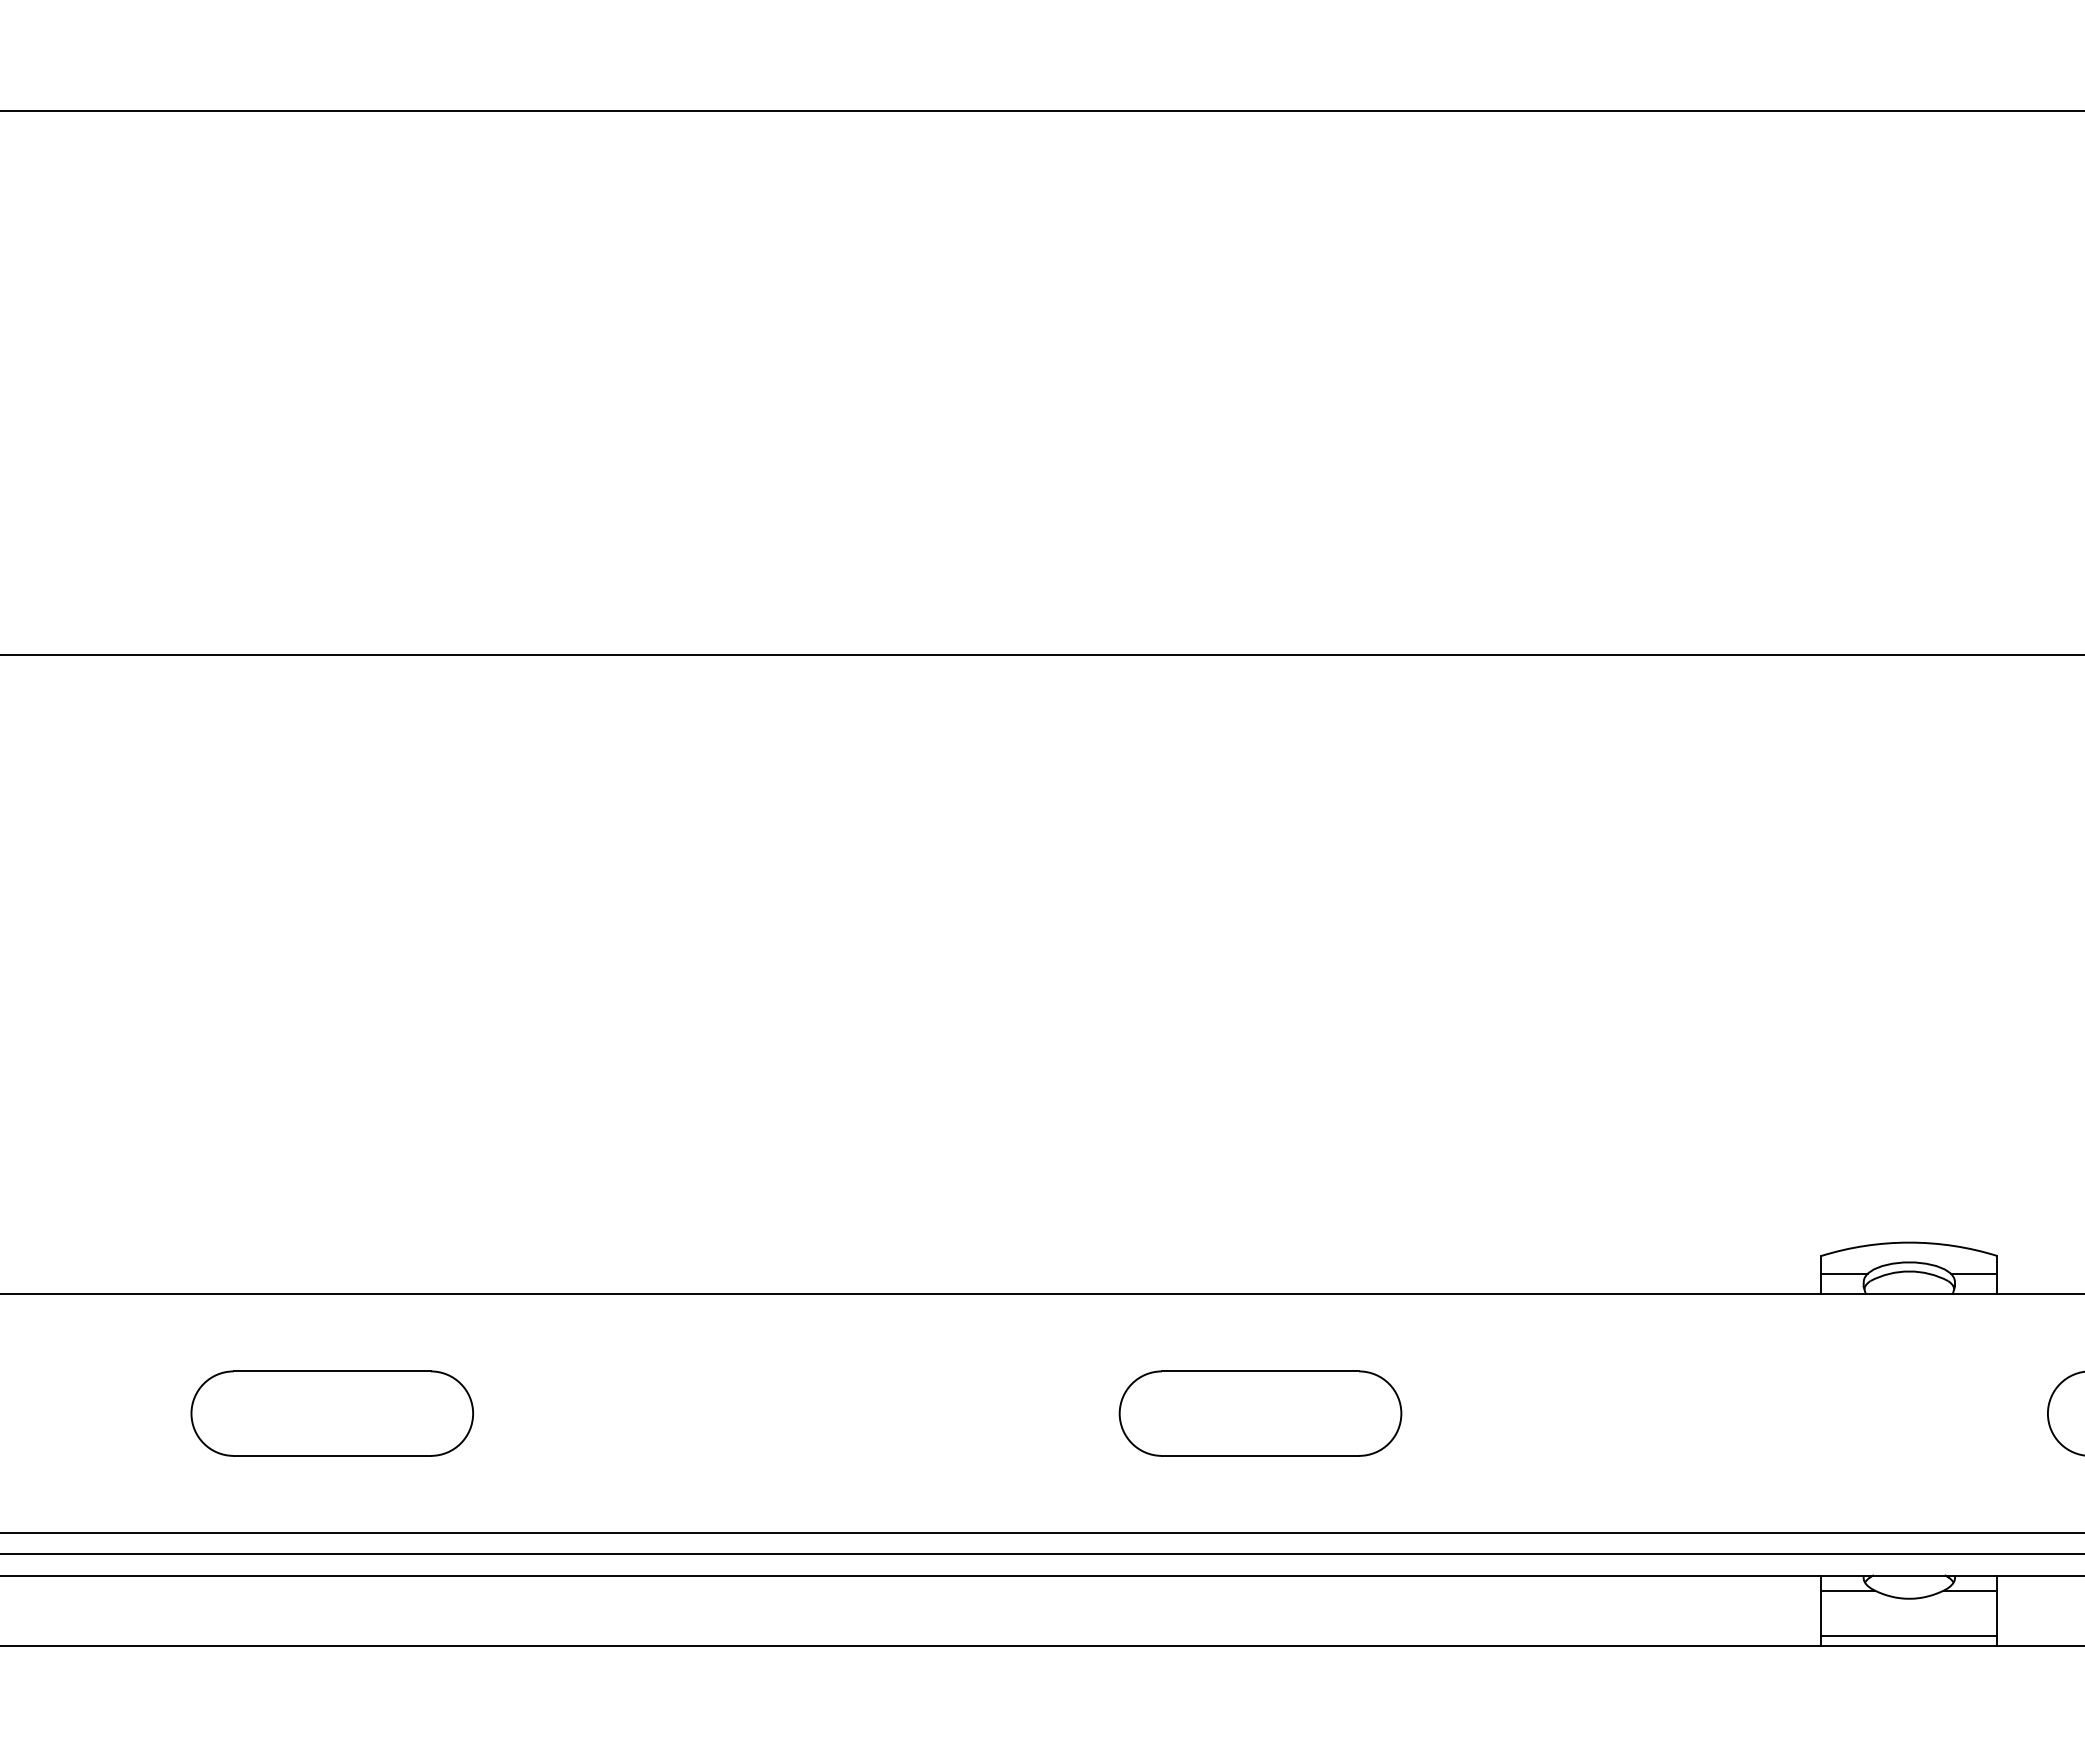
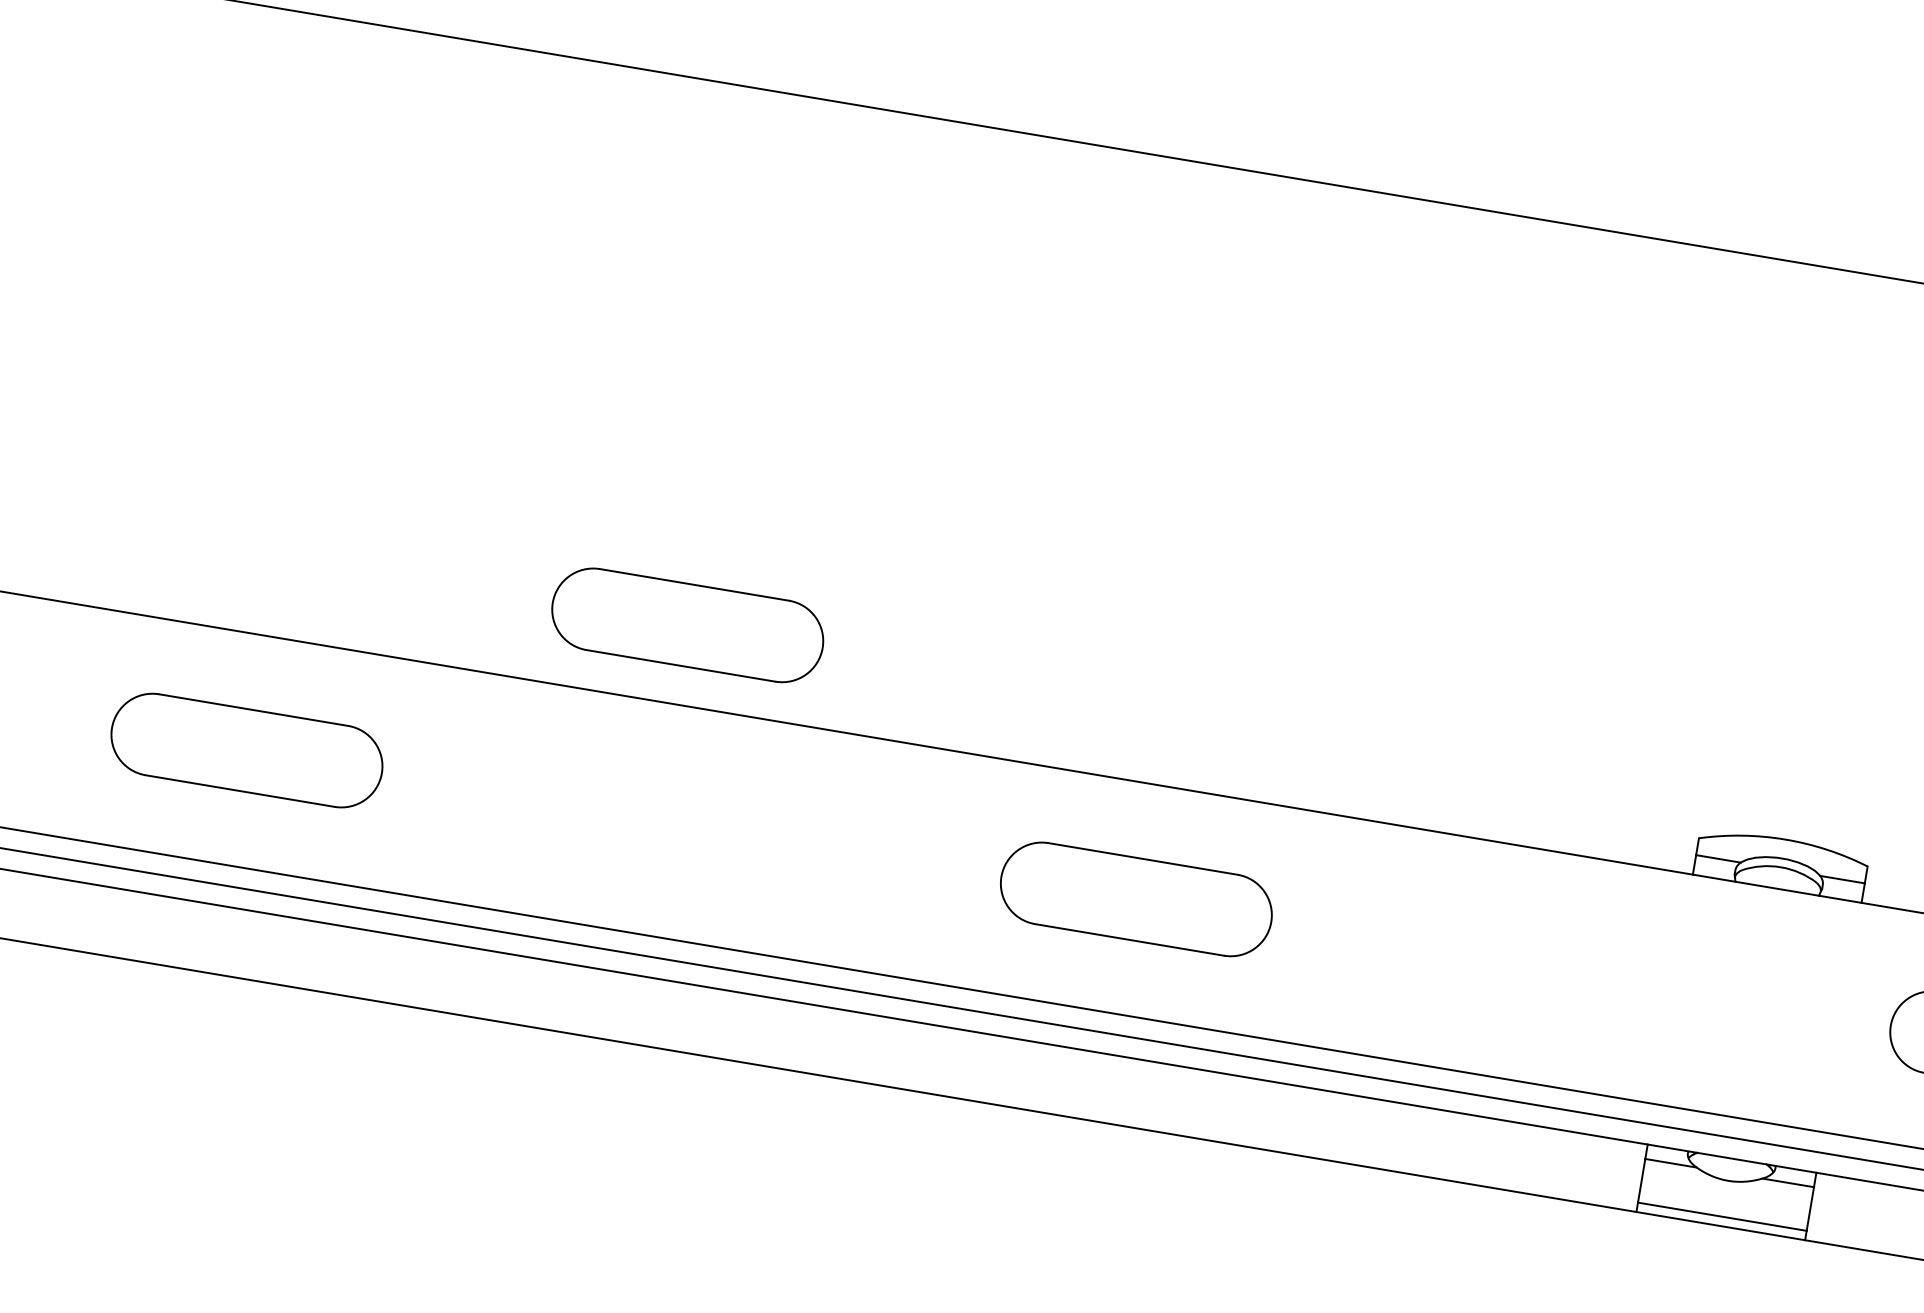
part: (758, 1211) -> (687, 625), added

